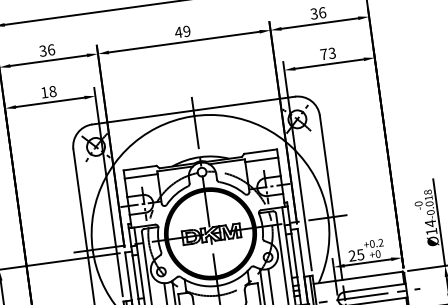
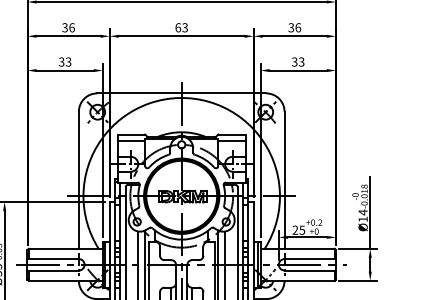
text: (182, 31) -> (181, 27), 49 -> 63
text: (323, 53) -> (294, 61), 73 -> 33
text: (47, 91) -> (64, 61), 18 -> 33

